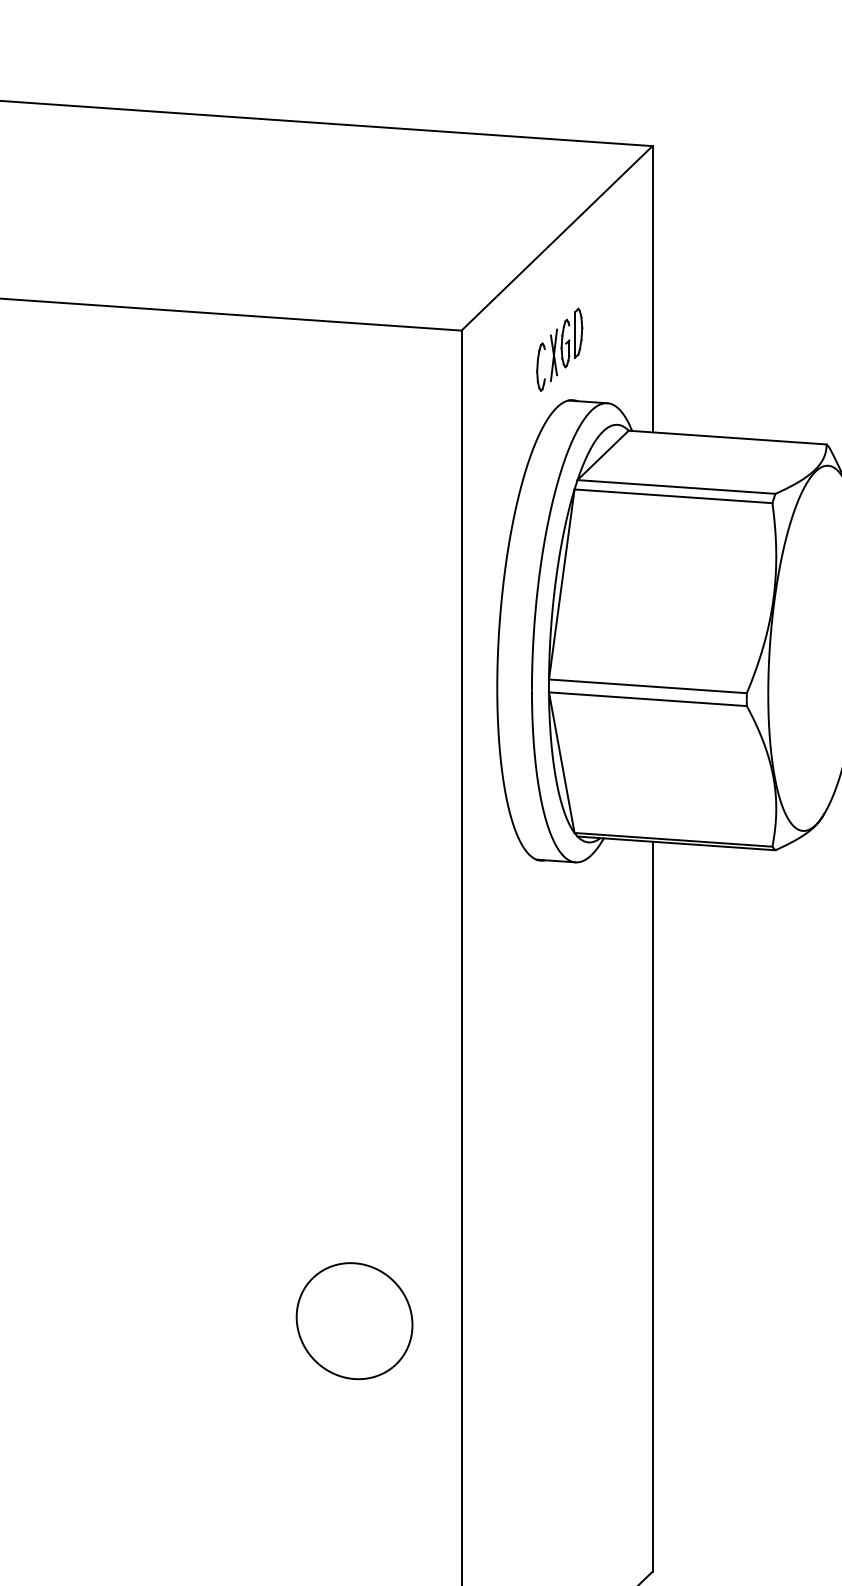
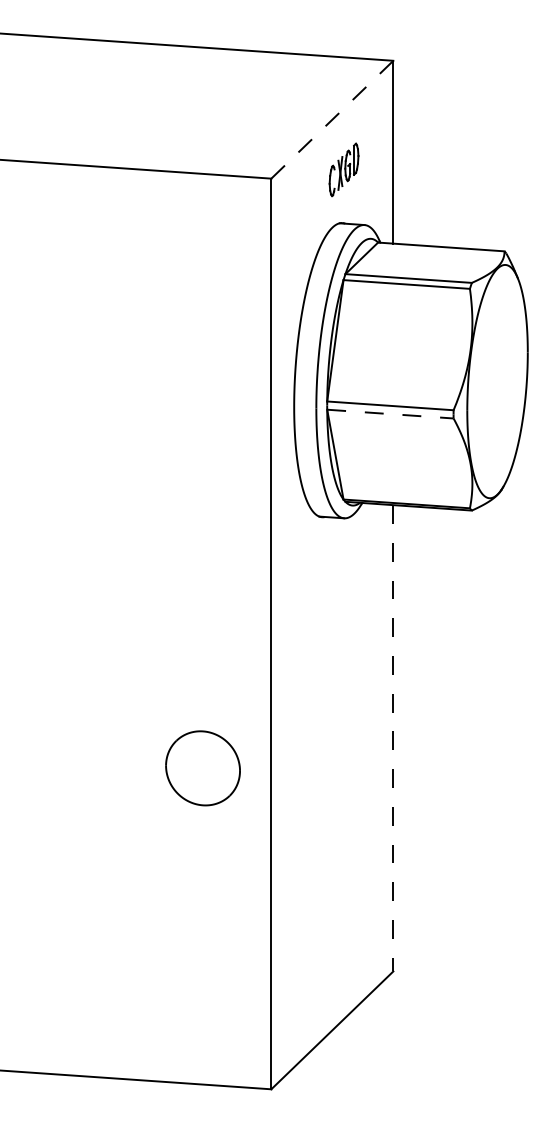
line: (557, 238) -> (332, 119), solid -> dashed
part: (558, 349) -> (343, 169), moved
line: (648, 699) -> (390, 414), solid -> dashed
line: (652, 1207) -> (393, 738), solid -> dashed
part: (353, 1321) -> (202, 768), moved

